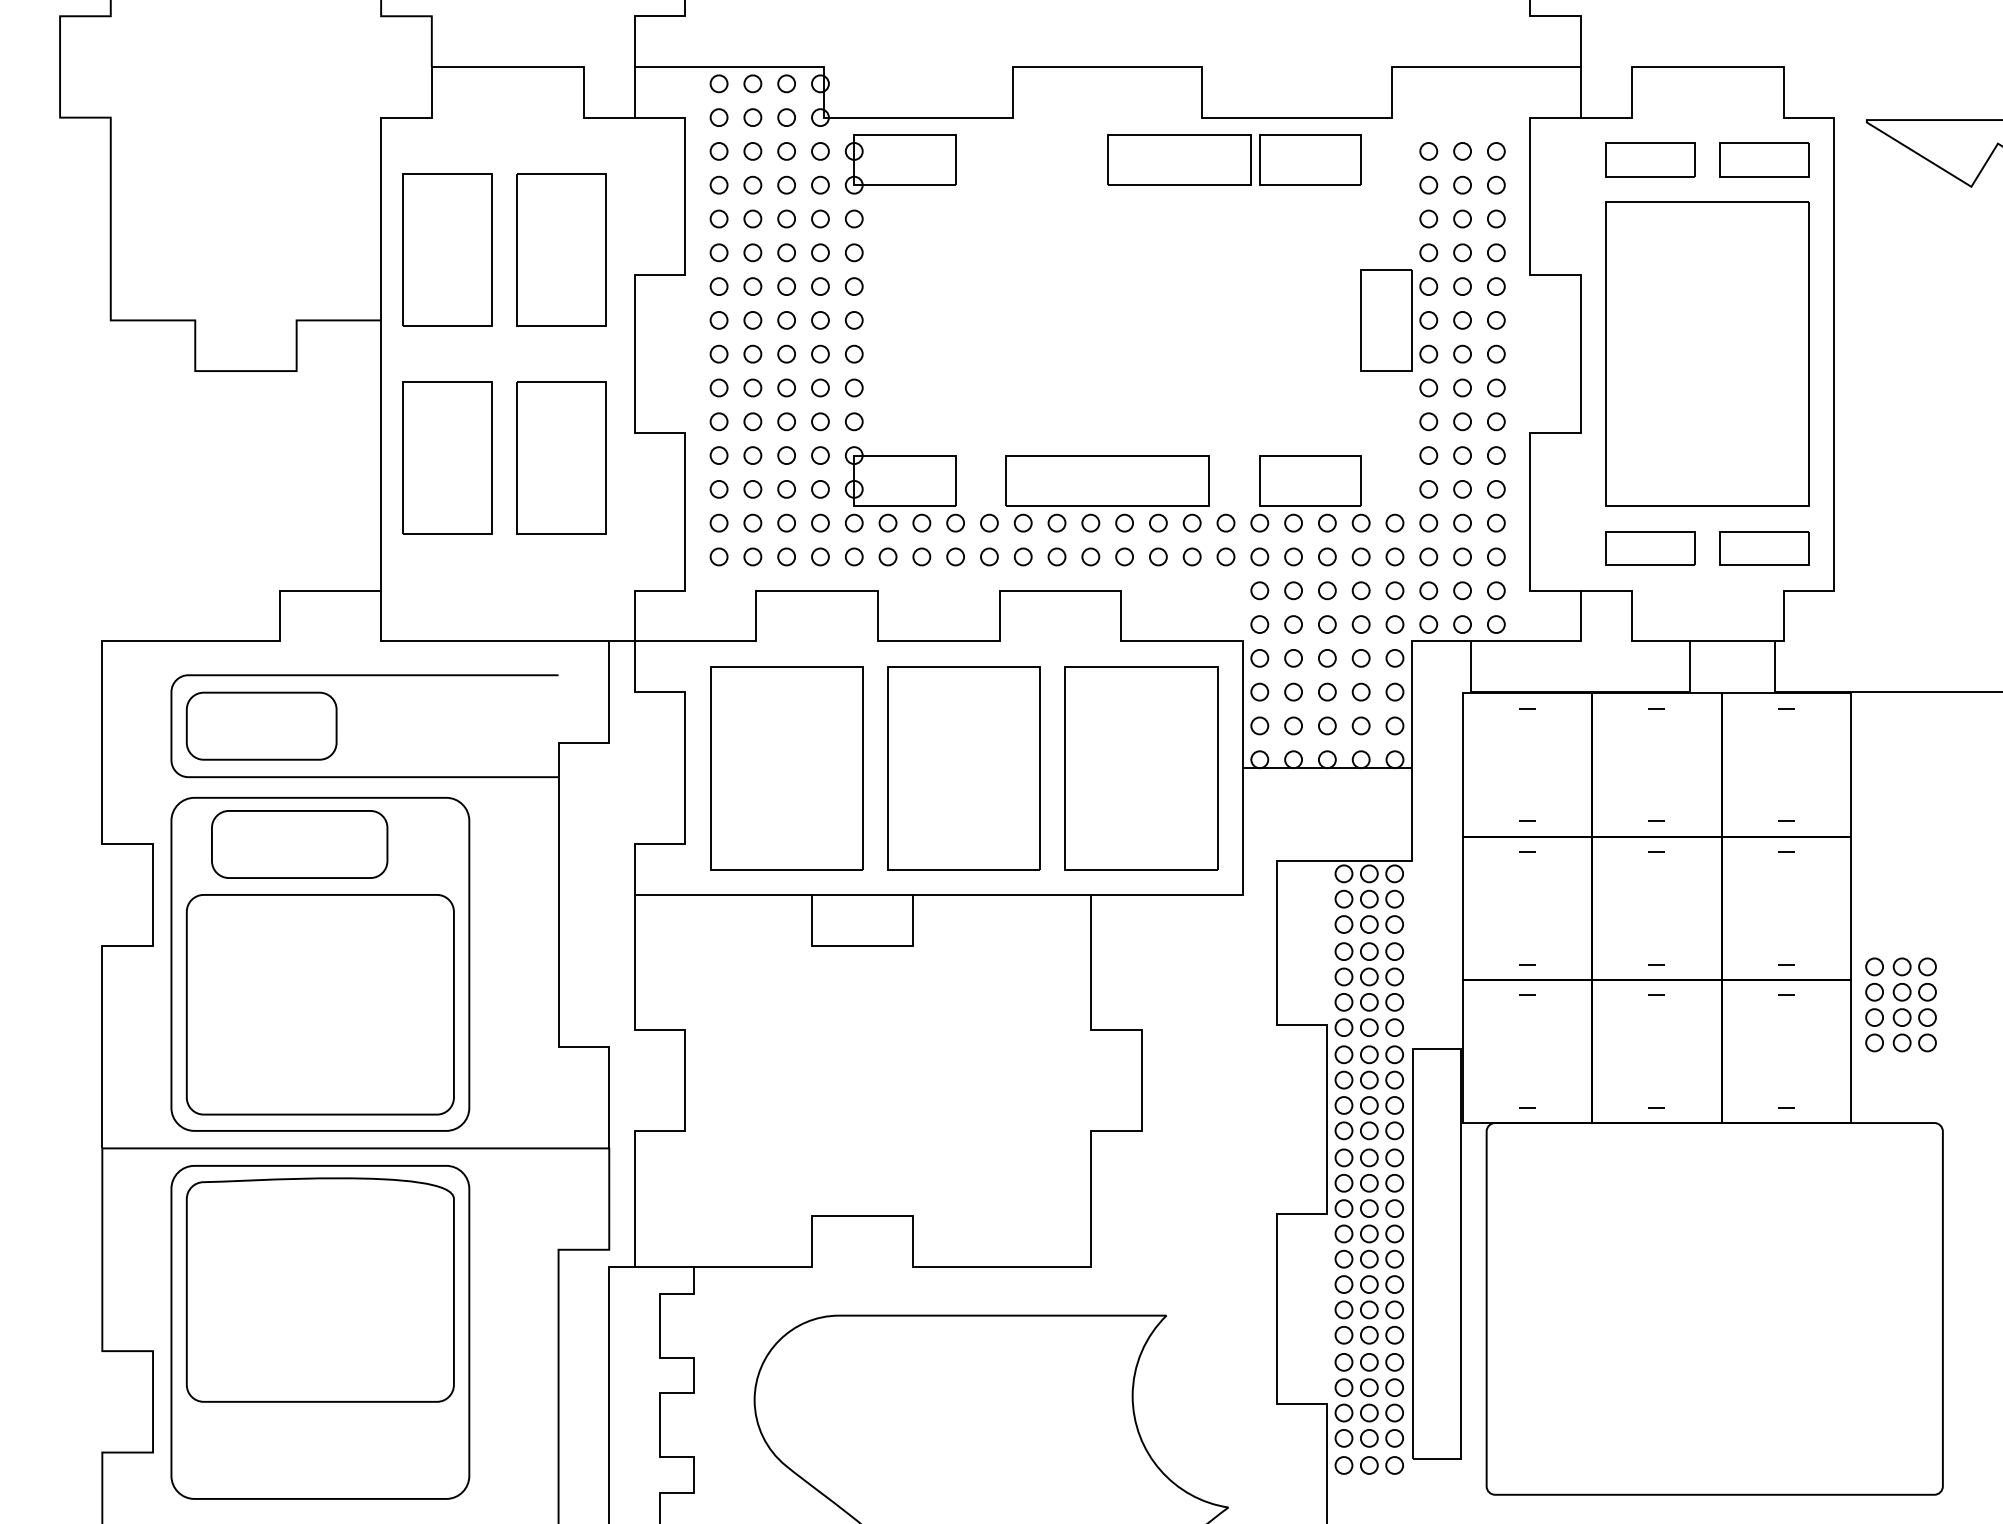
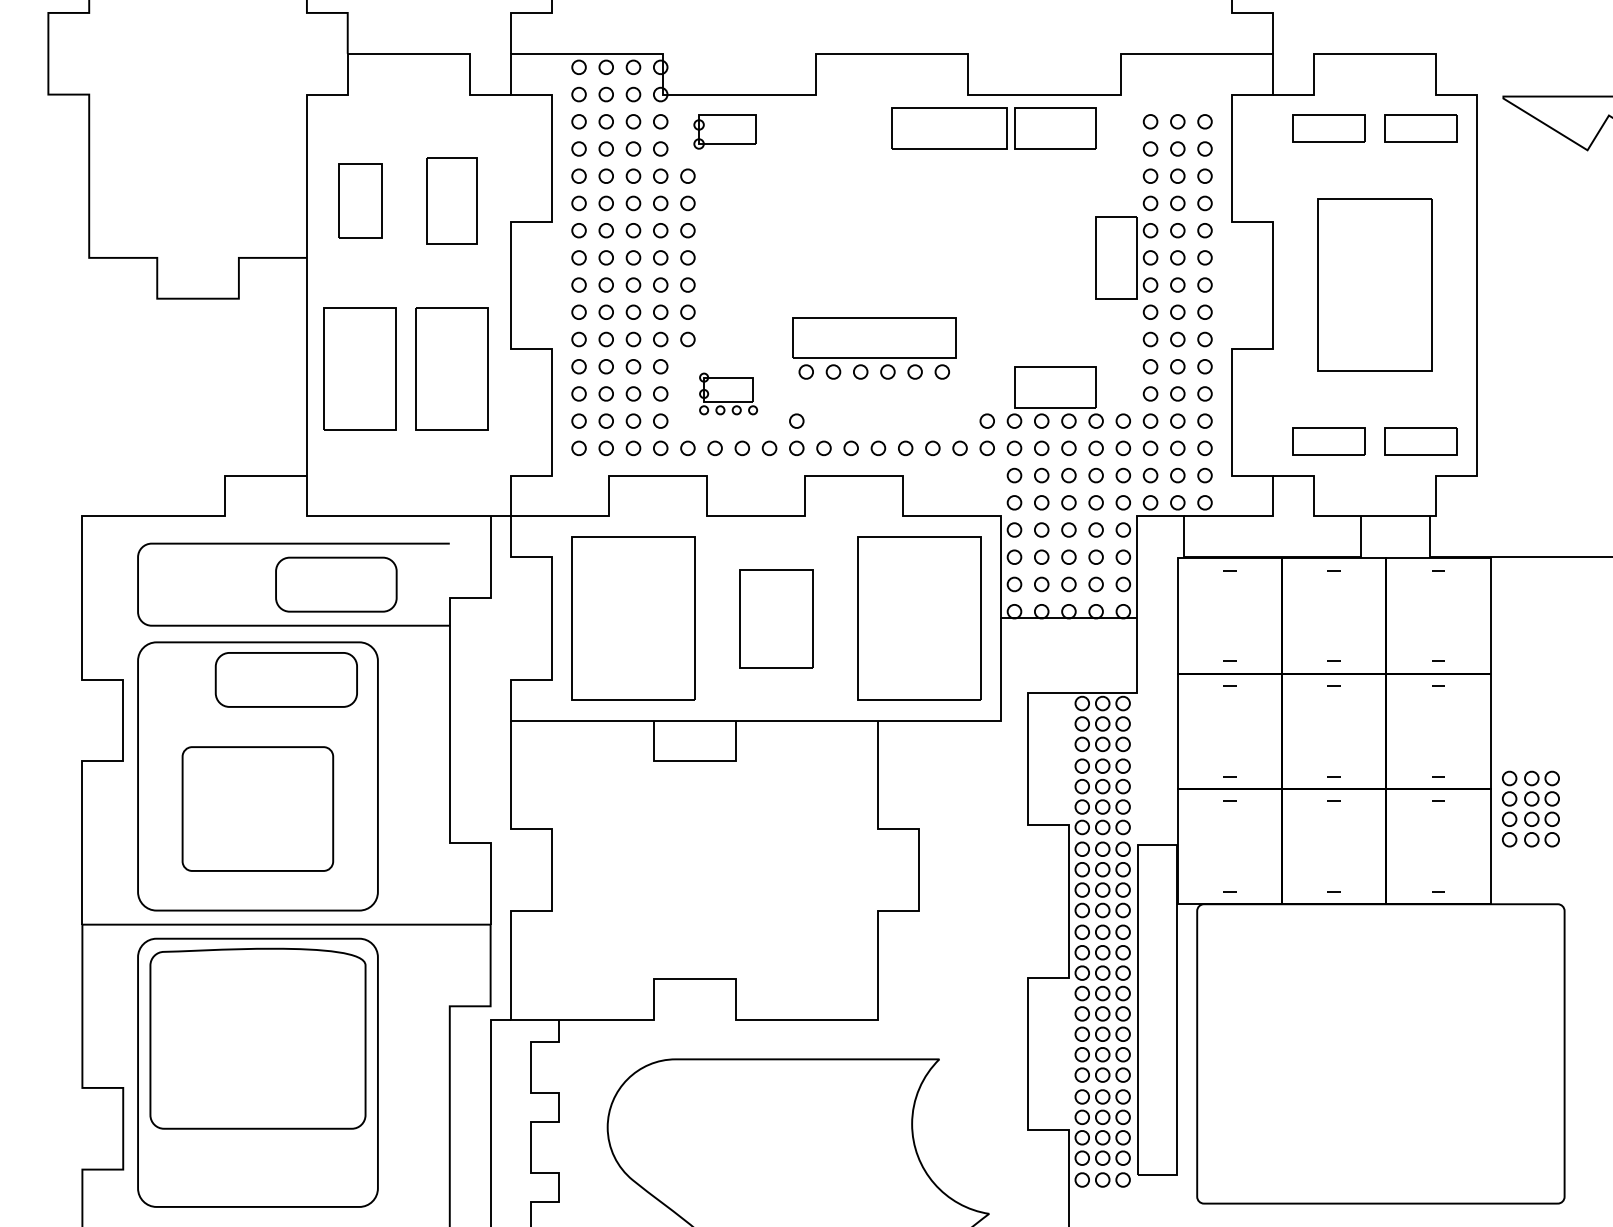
part: (900, 164) -> (725, 132), size x0.7
part: (447, 249) -> (360, 200), size x0.6
part: (561, 249) -> (452, 200), size x0.7
part: (1707, 353) -> (1375, 284), size x0.7
part: (904, 489) -> (728, 394), size x0.6
part: (1107, 493) -> (874, 348), moved
part: (261, 725) -> (336, 584), moved
part: (963, 768) -> (775, 618), size x0.6
part: (299, 844) -> (286, 679), moved
part: (319, 1004) -> (257, 808), size x0.7

